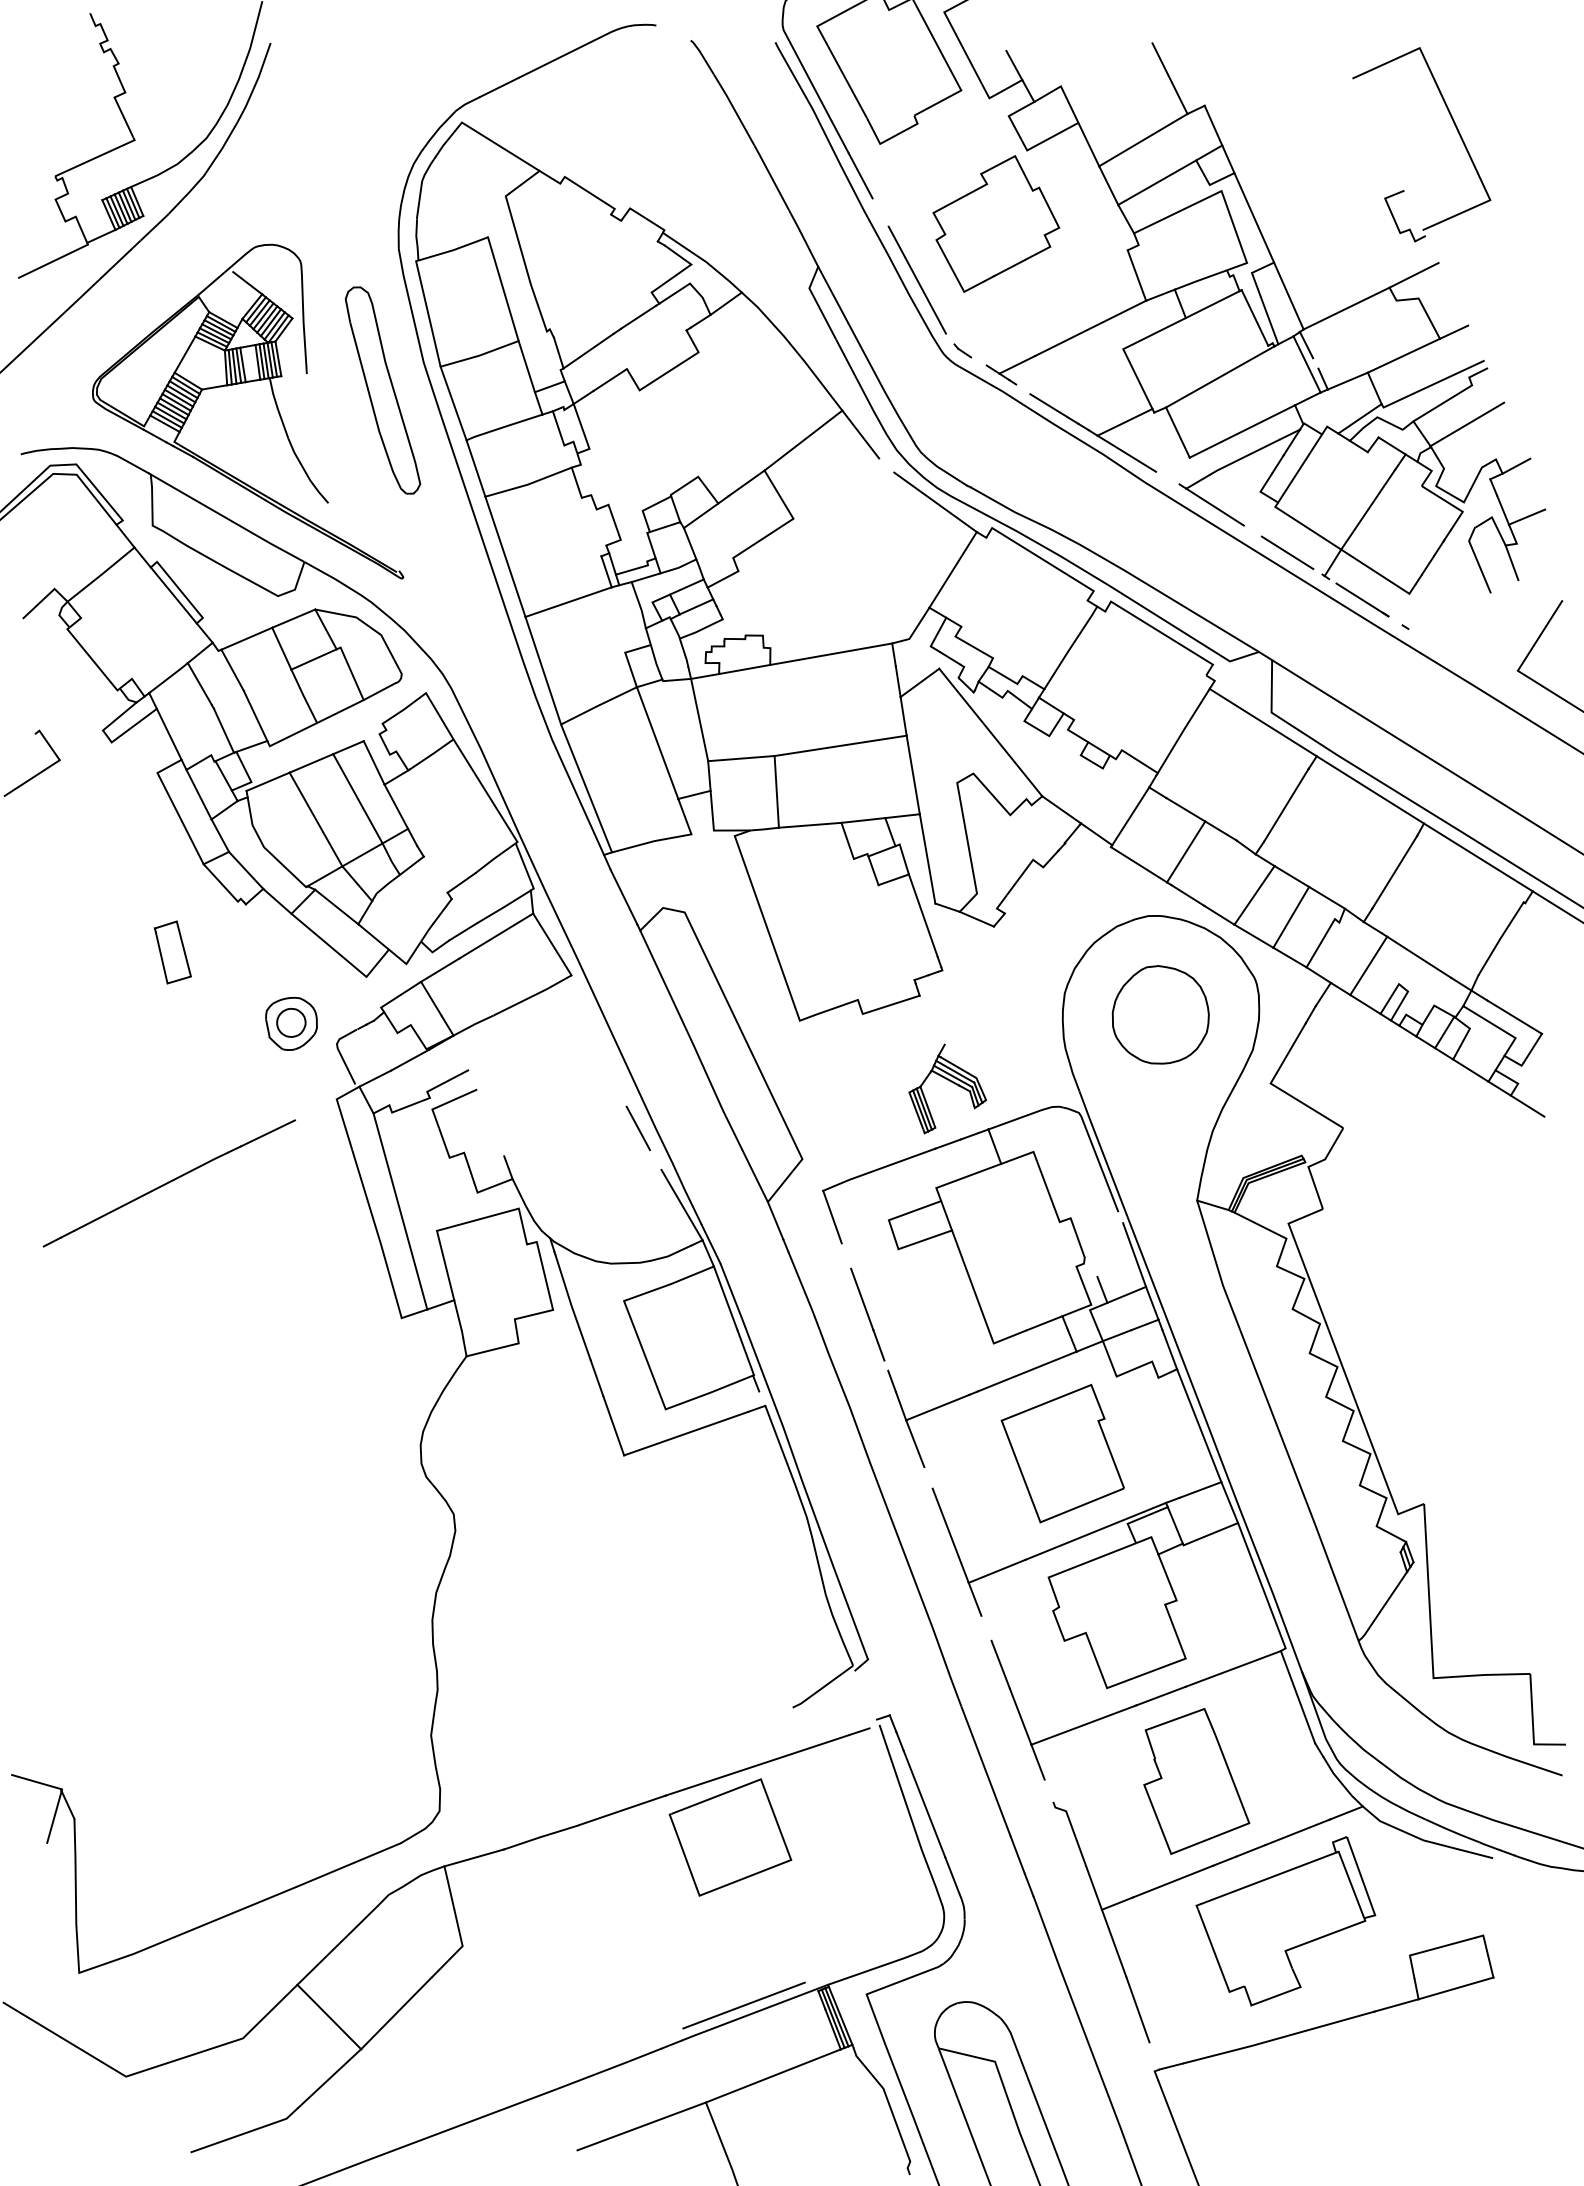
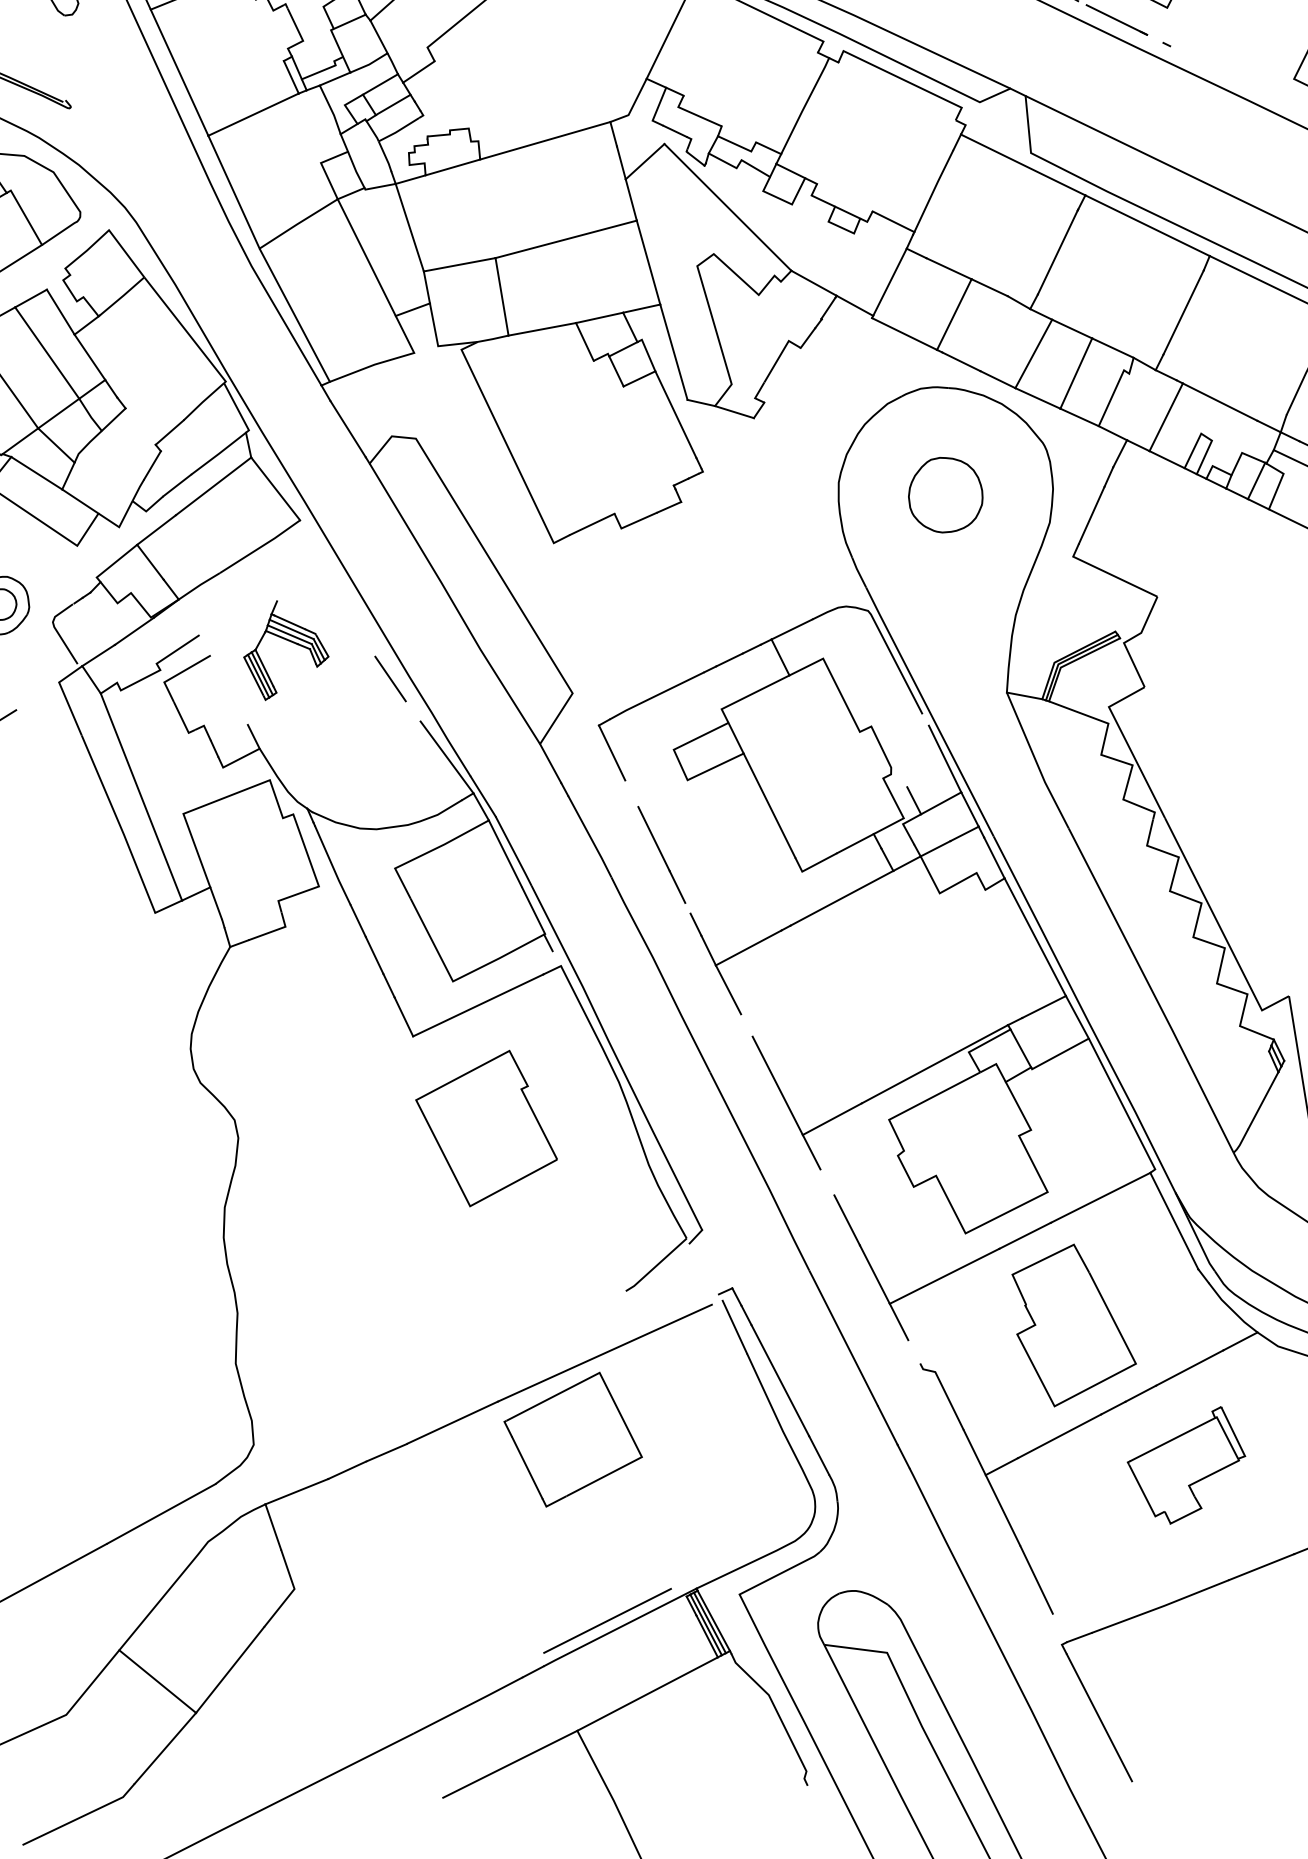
part: (1160, 1014) -> (945, 494), size x0.7
part: (951, 1082) -> (288, 641), moved
part: (1062, 1453) -> (486, 1128), moved
part: (1285, 1921) -> (1186, 1466), size x0.6

